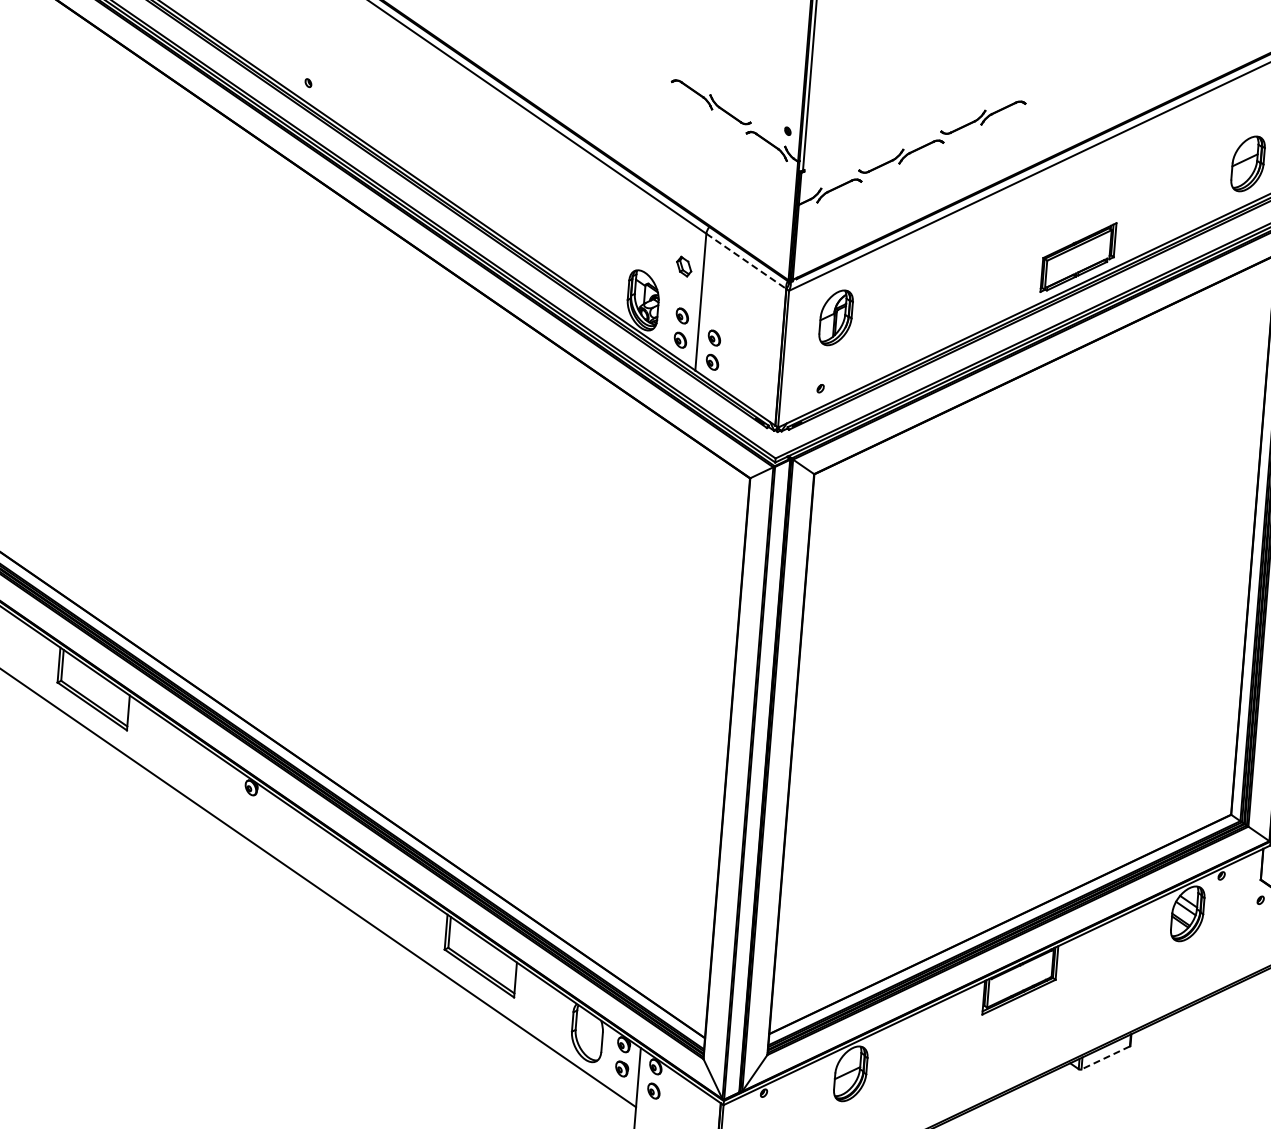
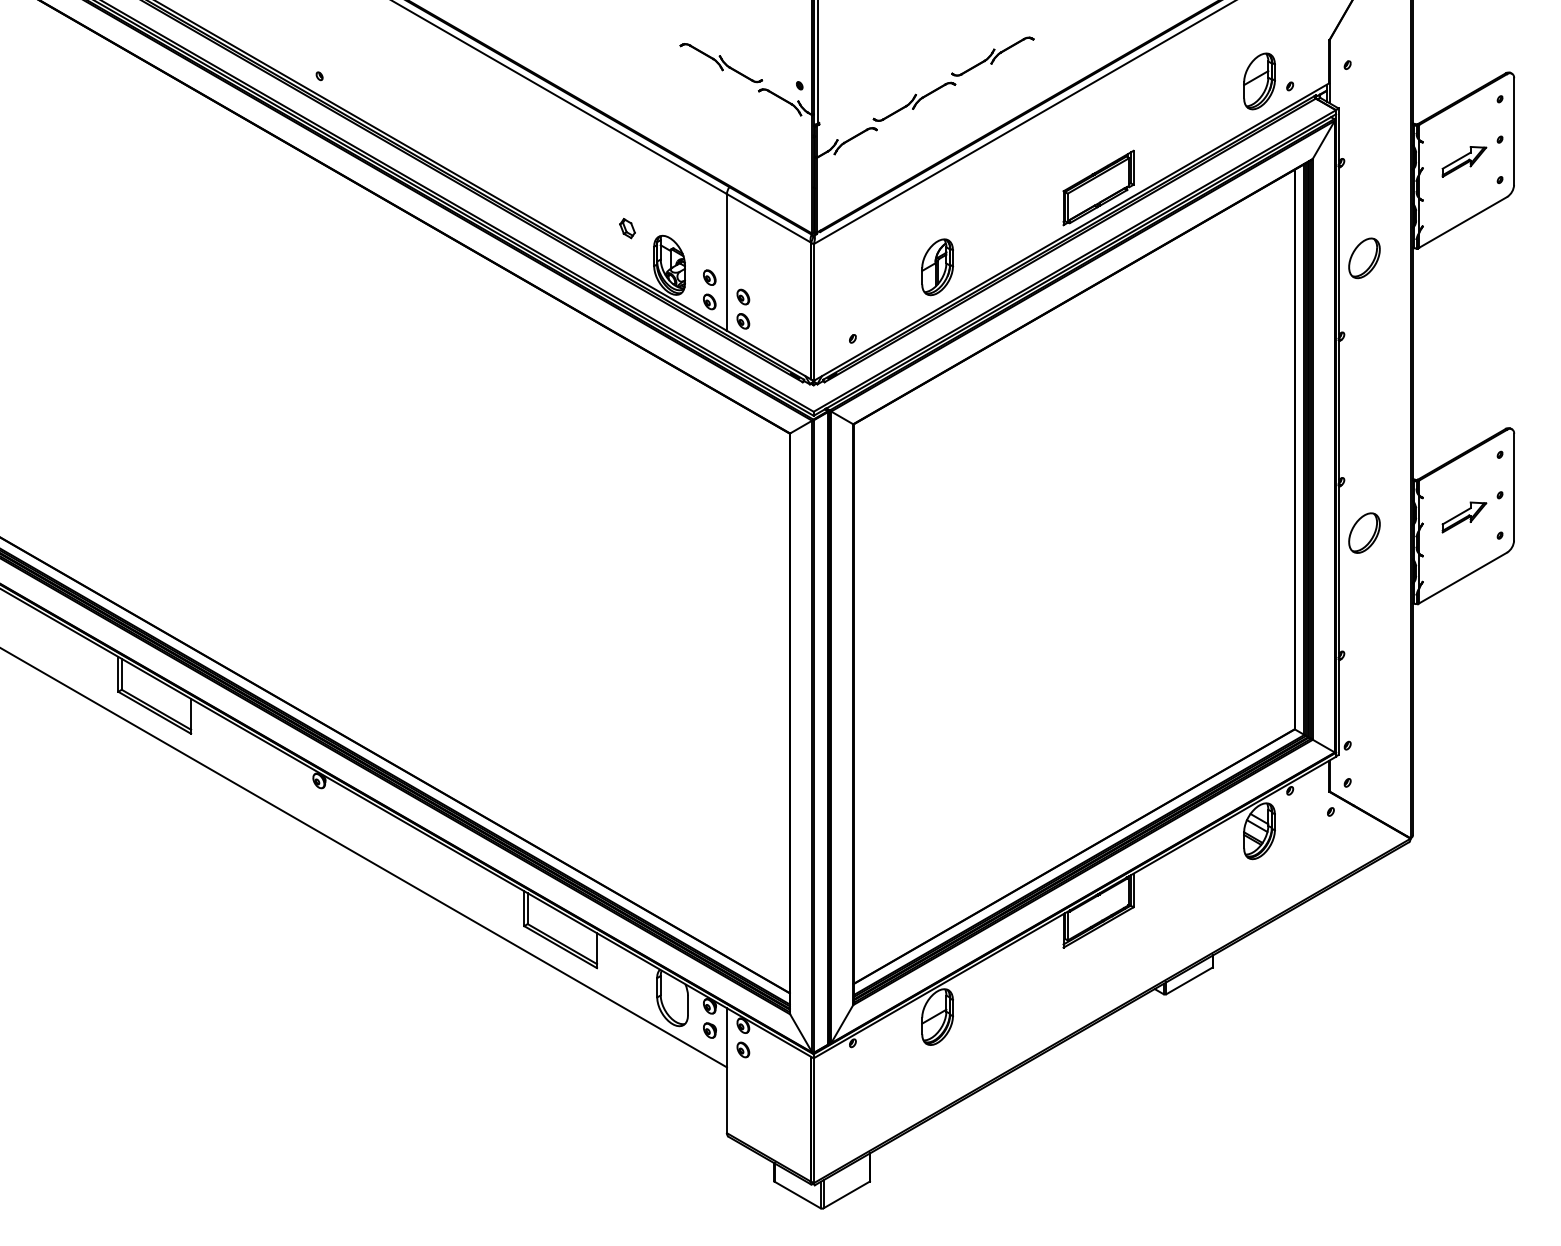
line: (746, 261) -> (769, 218), dashed -> solid
part: (684, 266) -> (627, 228), moved
part: (836, 318) -> (937, 267), moved
line: (1105, 1057) -> (1189, 980), dashed -> solid

